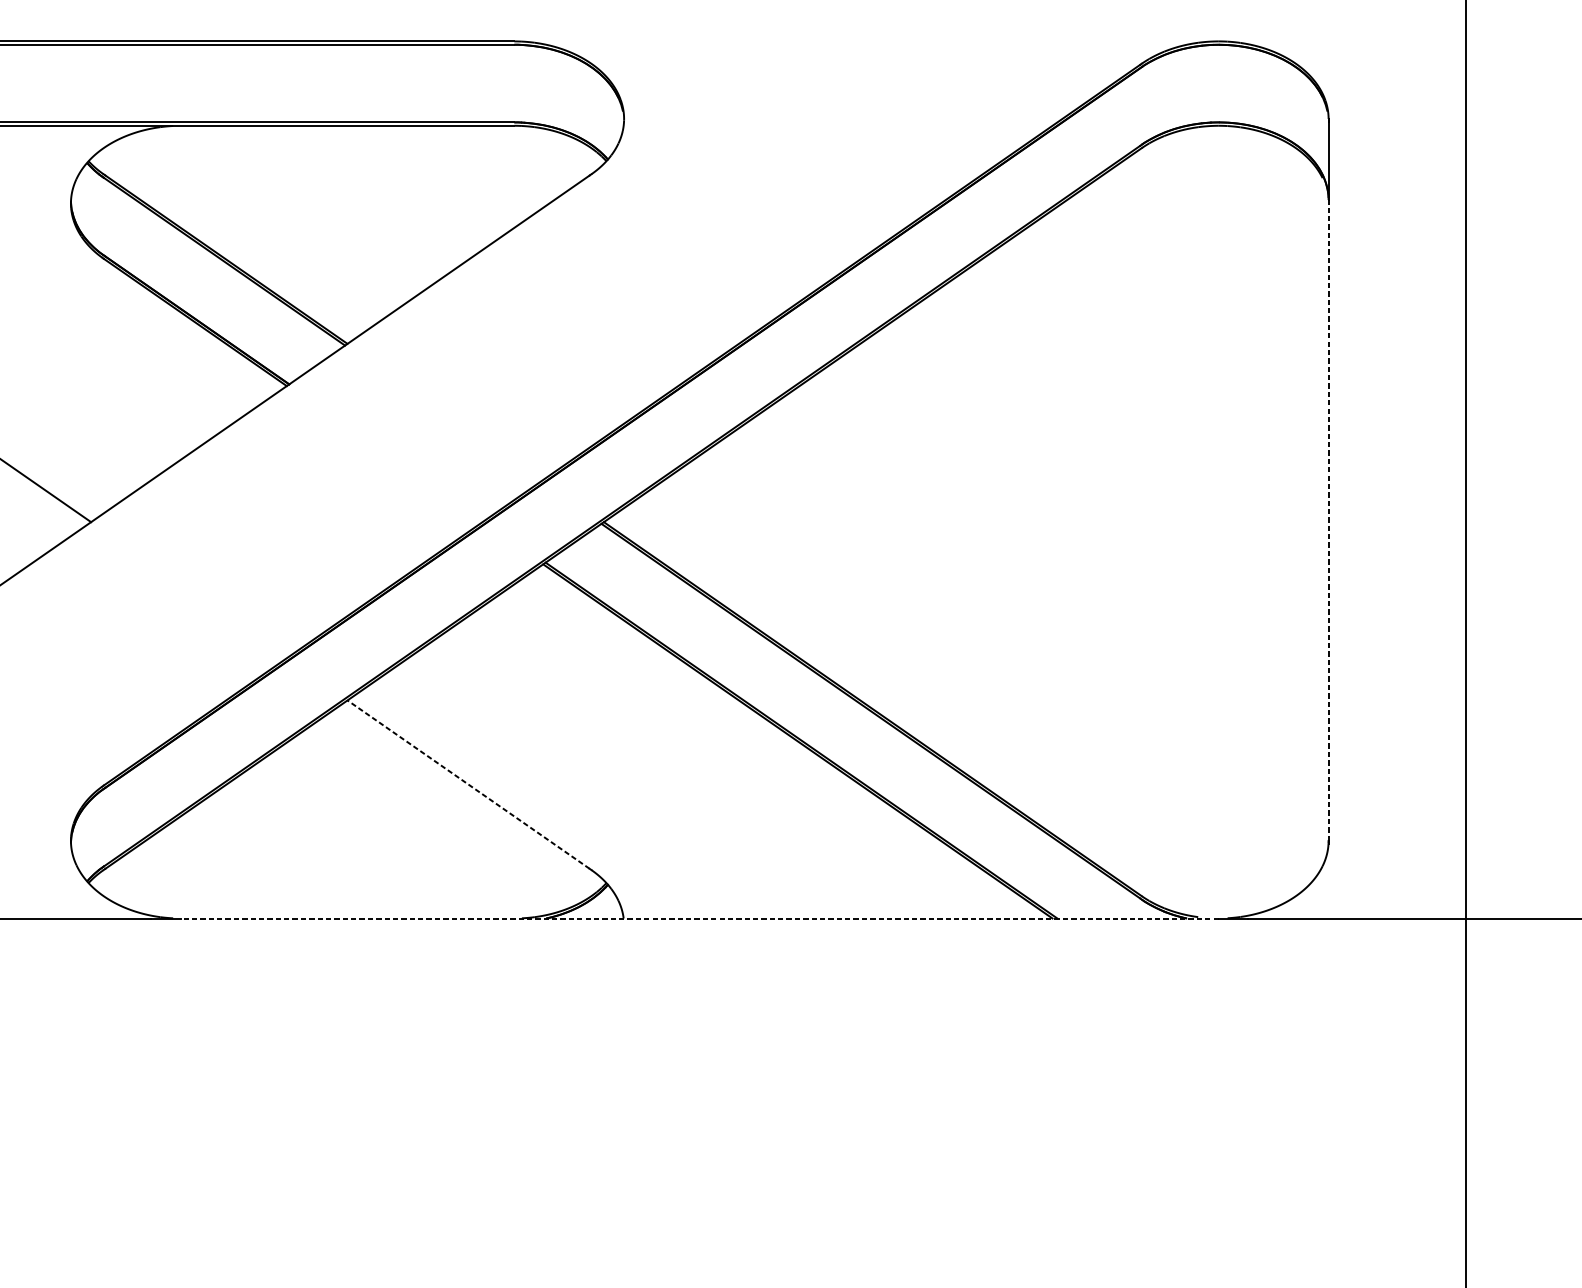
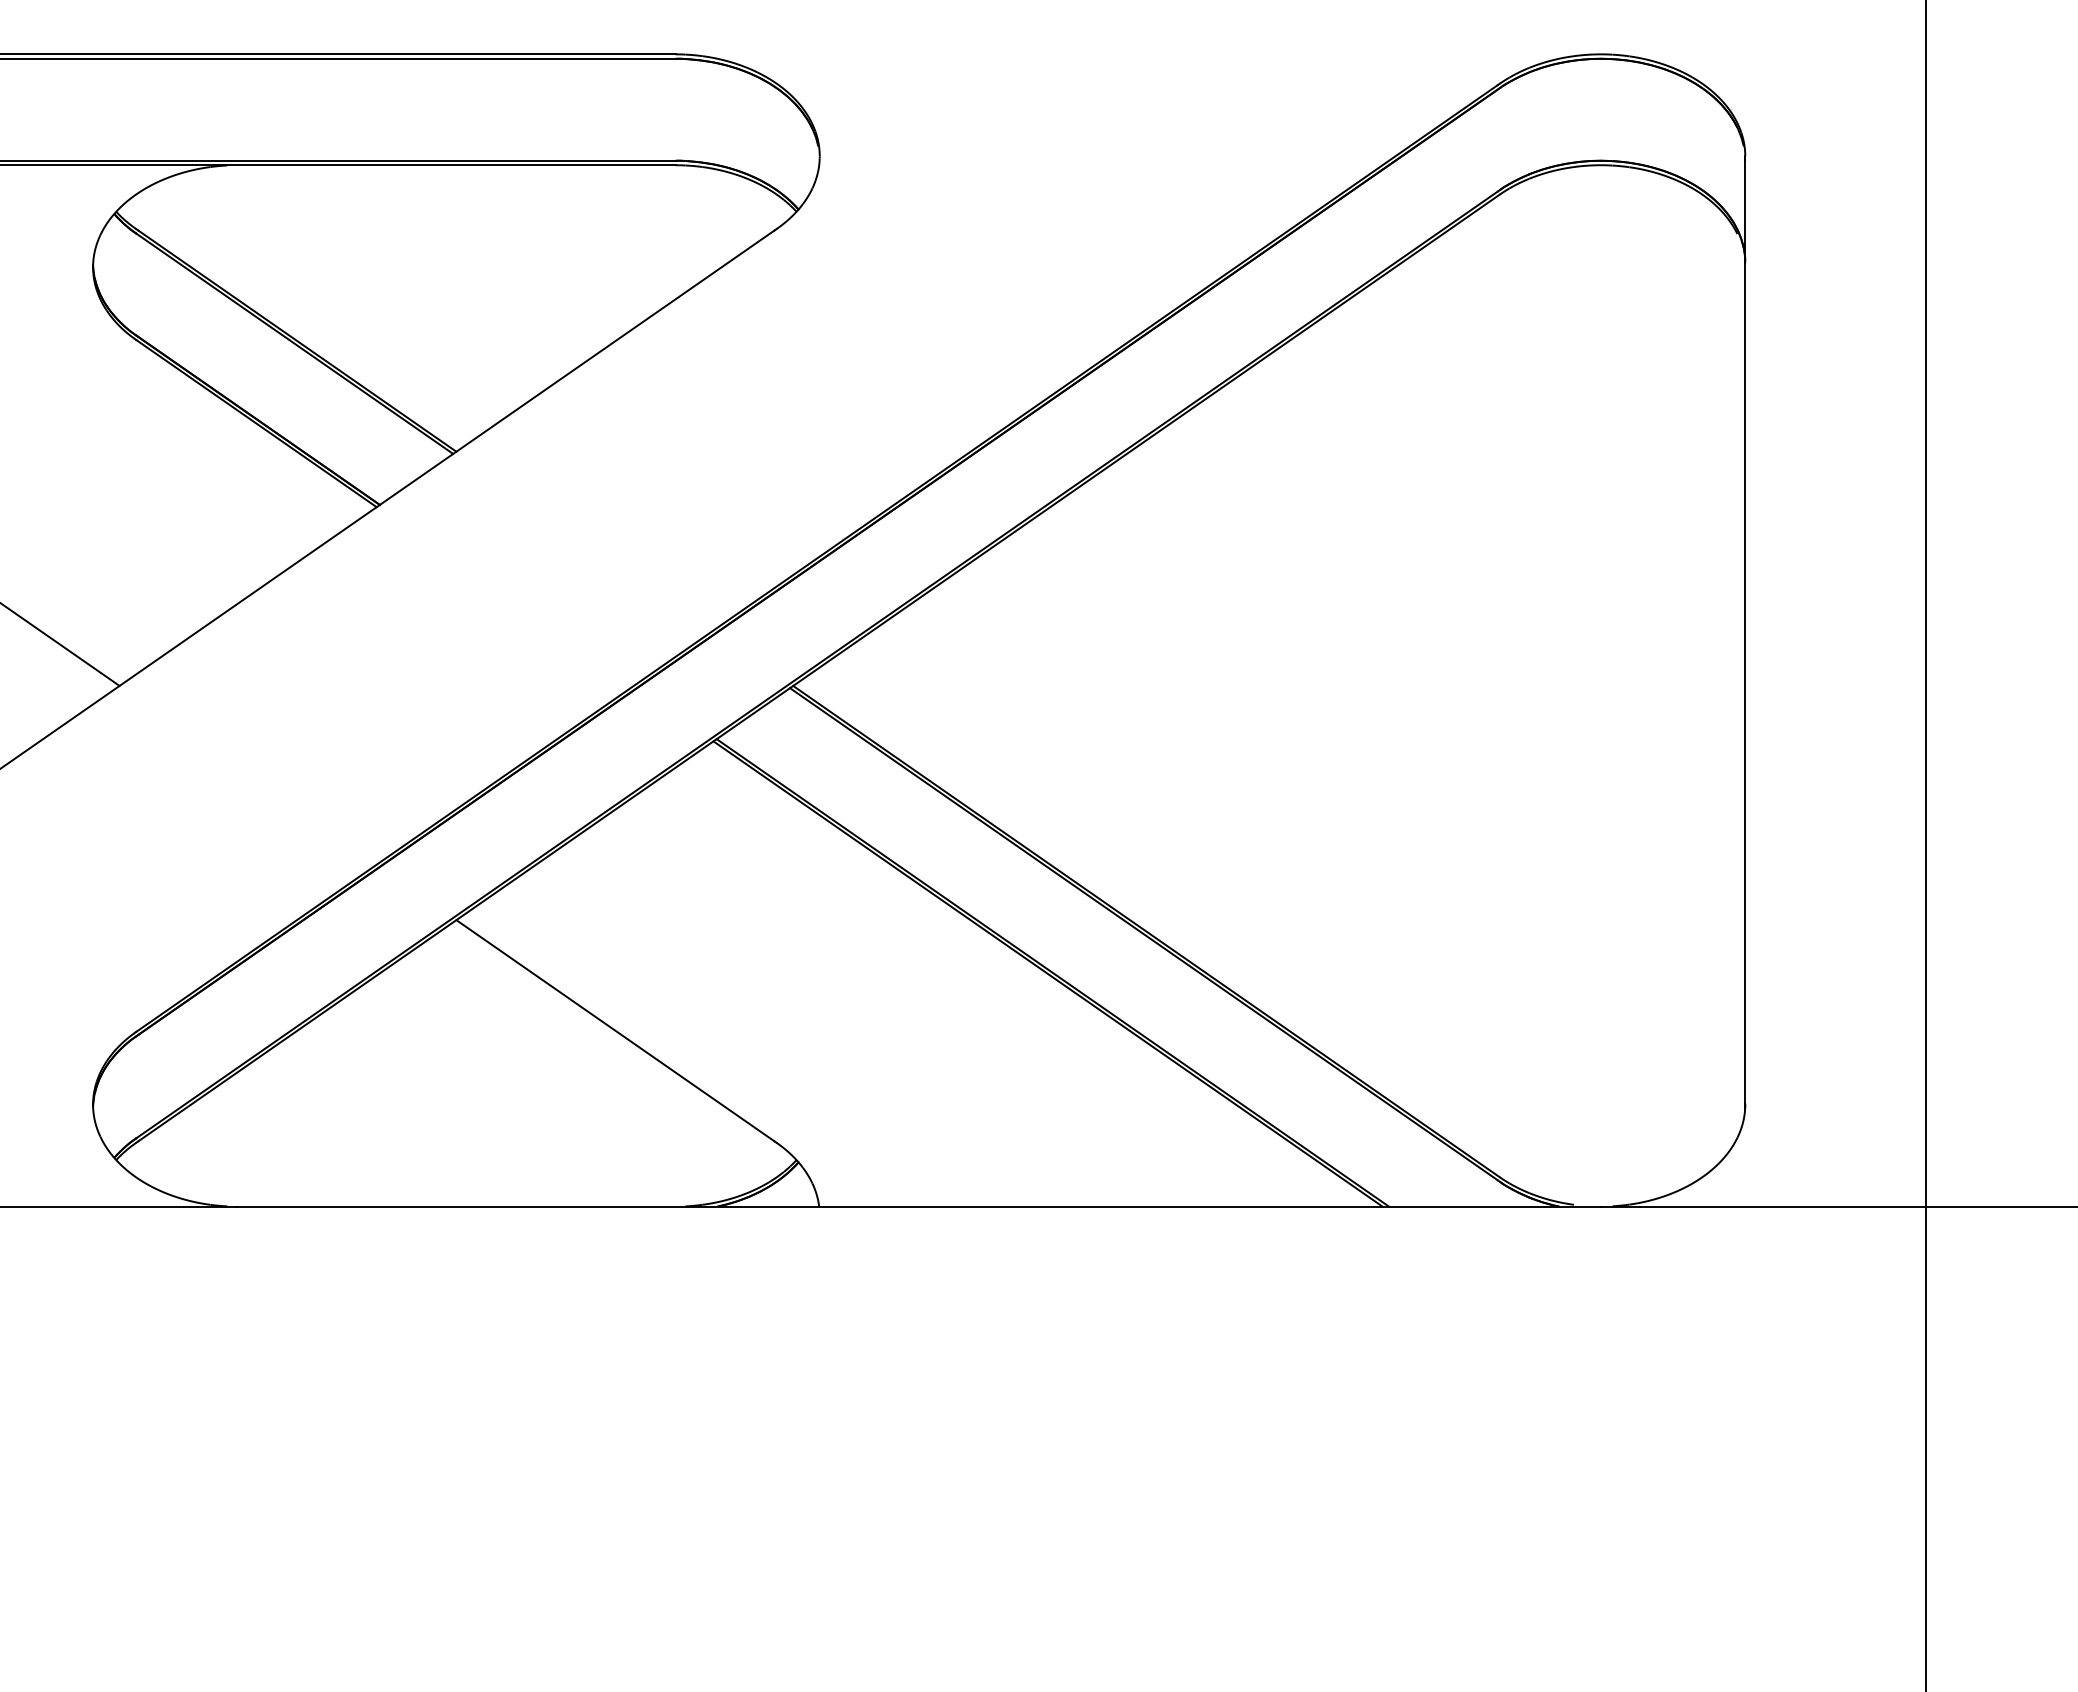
line: (1328, 520) -> (1745, 683), dashed -> solid
line: (468, 784) -> (615, 1030), dashed -> solid
line: (700, 919) -> (919, 1207), dashed -> solid

